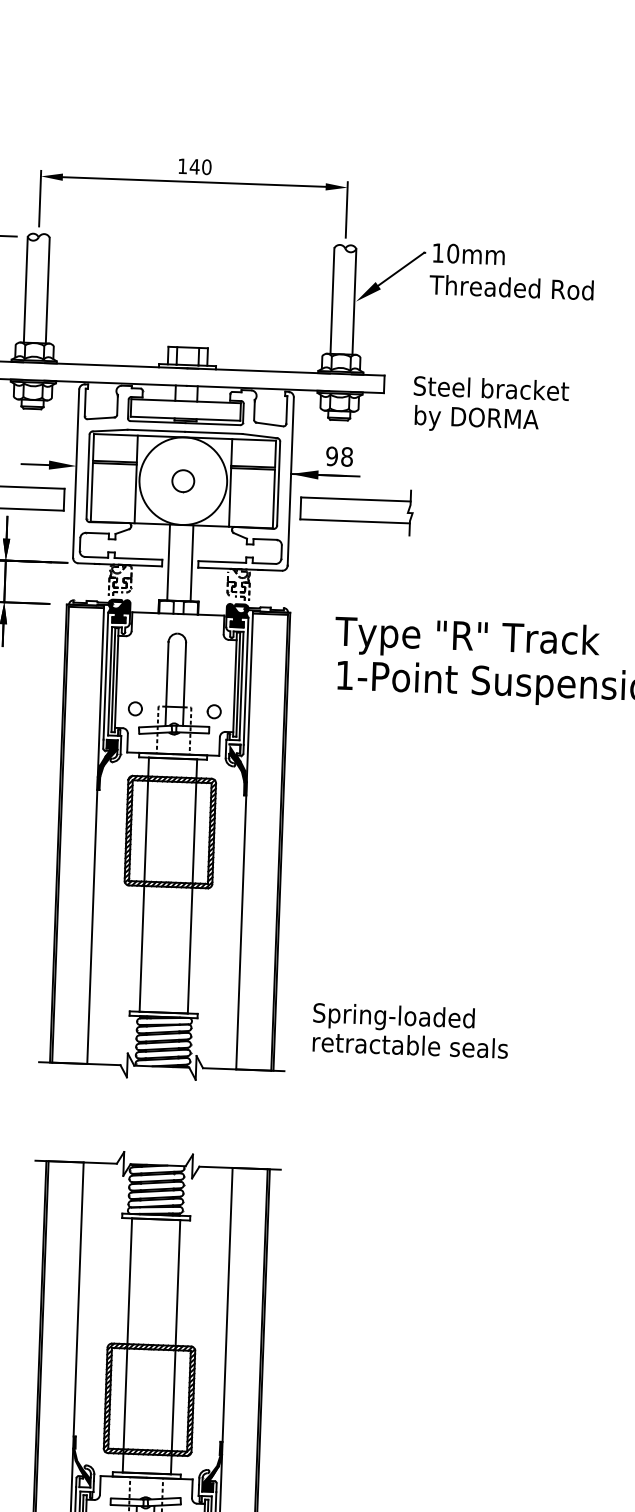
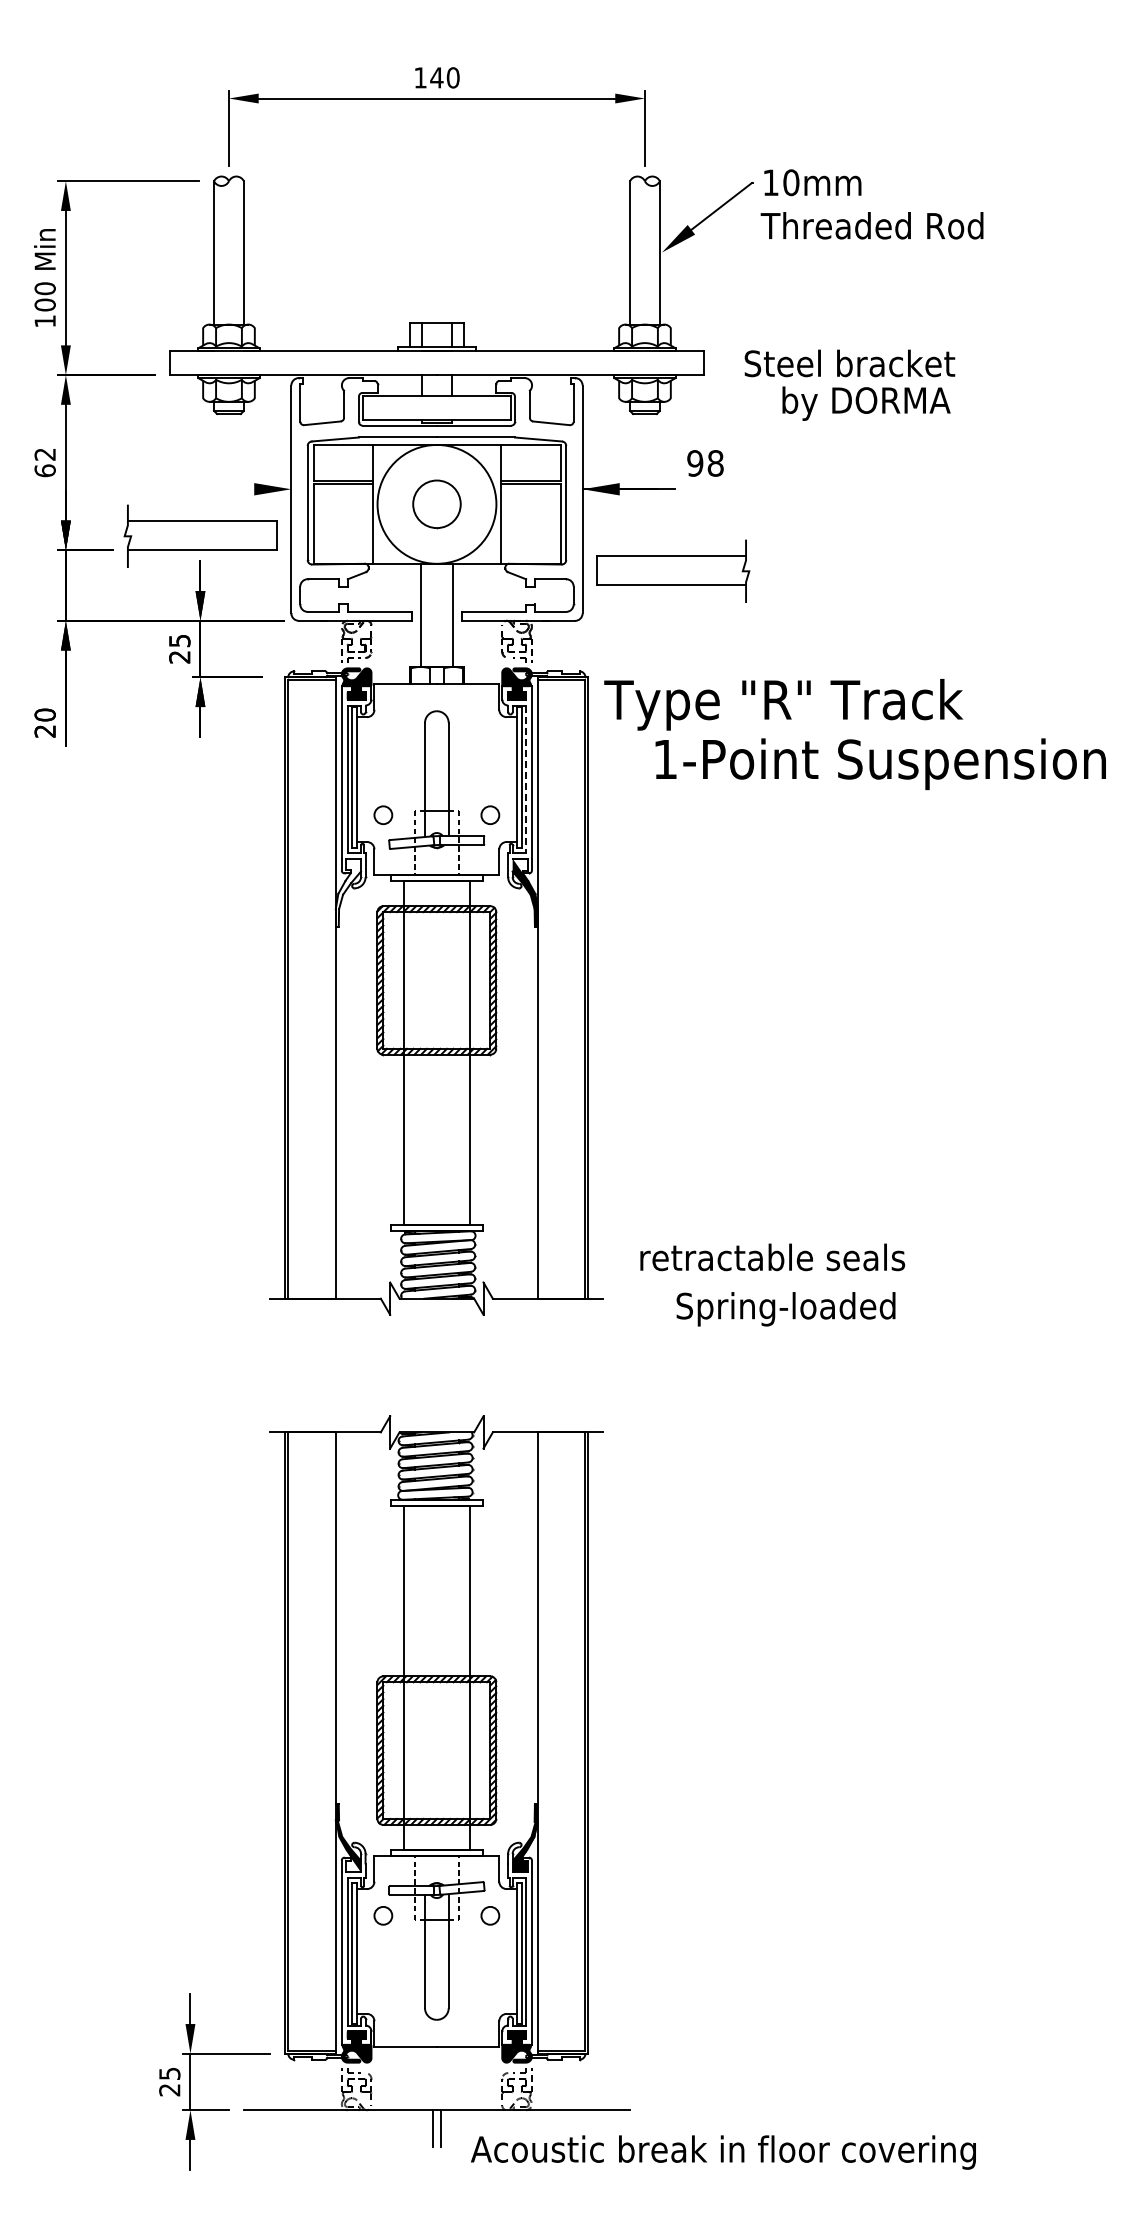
text: (476, 419) -> (866, 403), moved
text: (339, 456) -> (705, 463), moved
line: (35, 464) -> (235, 489), removed
part: (182, 481) -> (436, 504), size x1.6
part: (356, 510) -> (673, 570), moved
text: (467, 639) -> (783, 704), moved
line: (241, 686) -> (526, 779), solid -> dashed
fill: (107, 764) -> (348, 892), removed
text: (393, 1018) -> (785, 1309), moved

